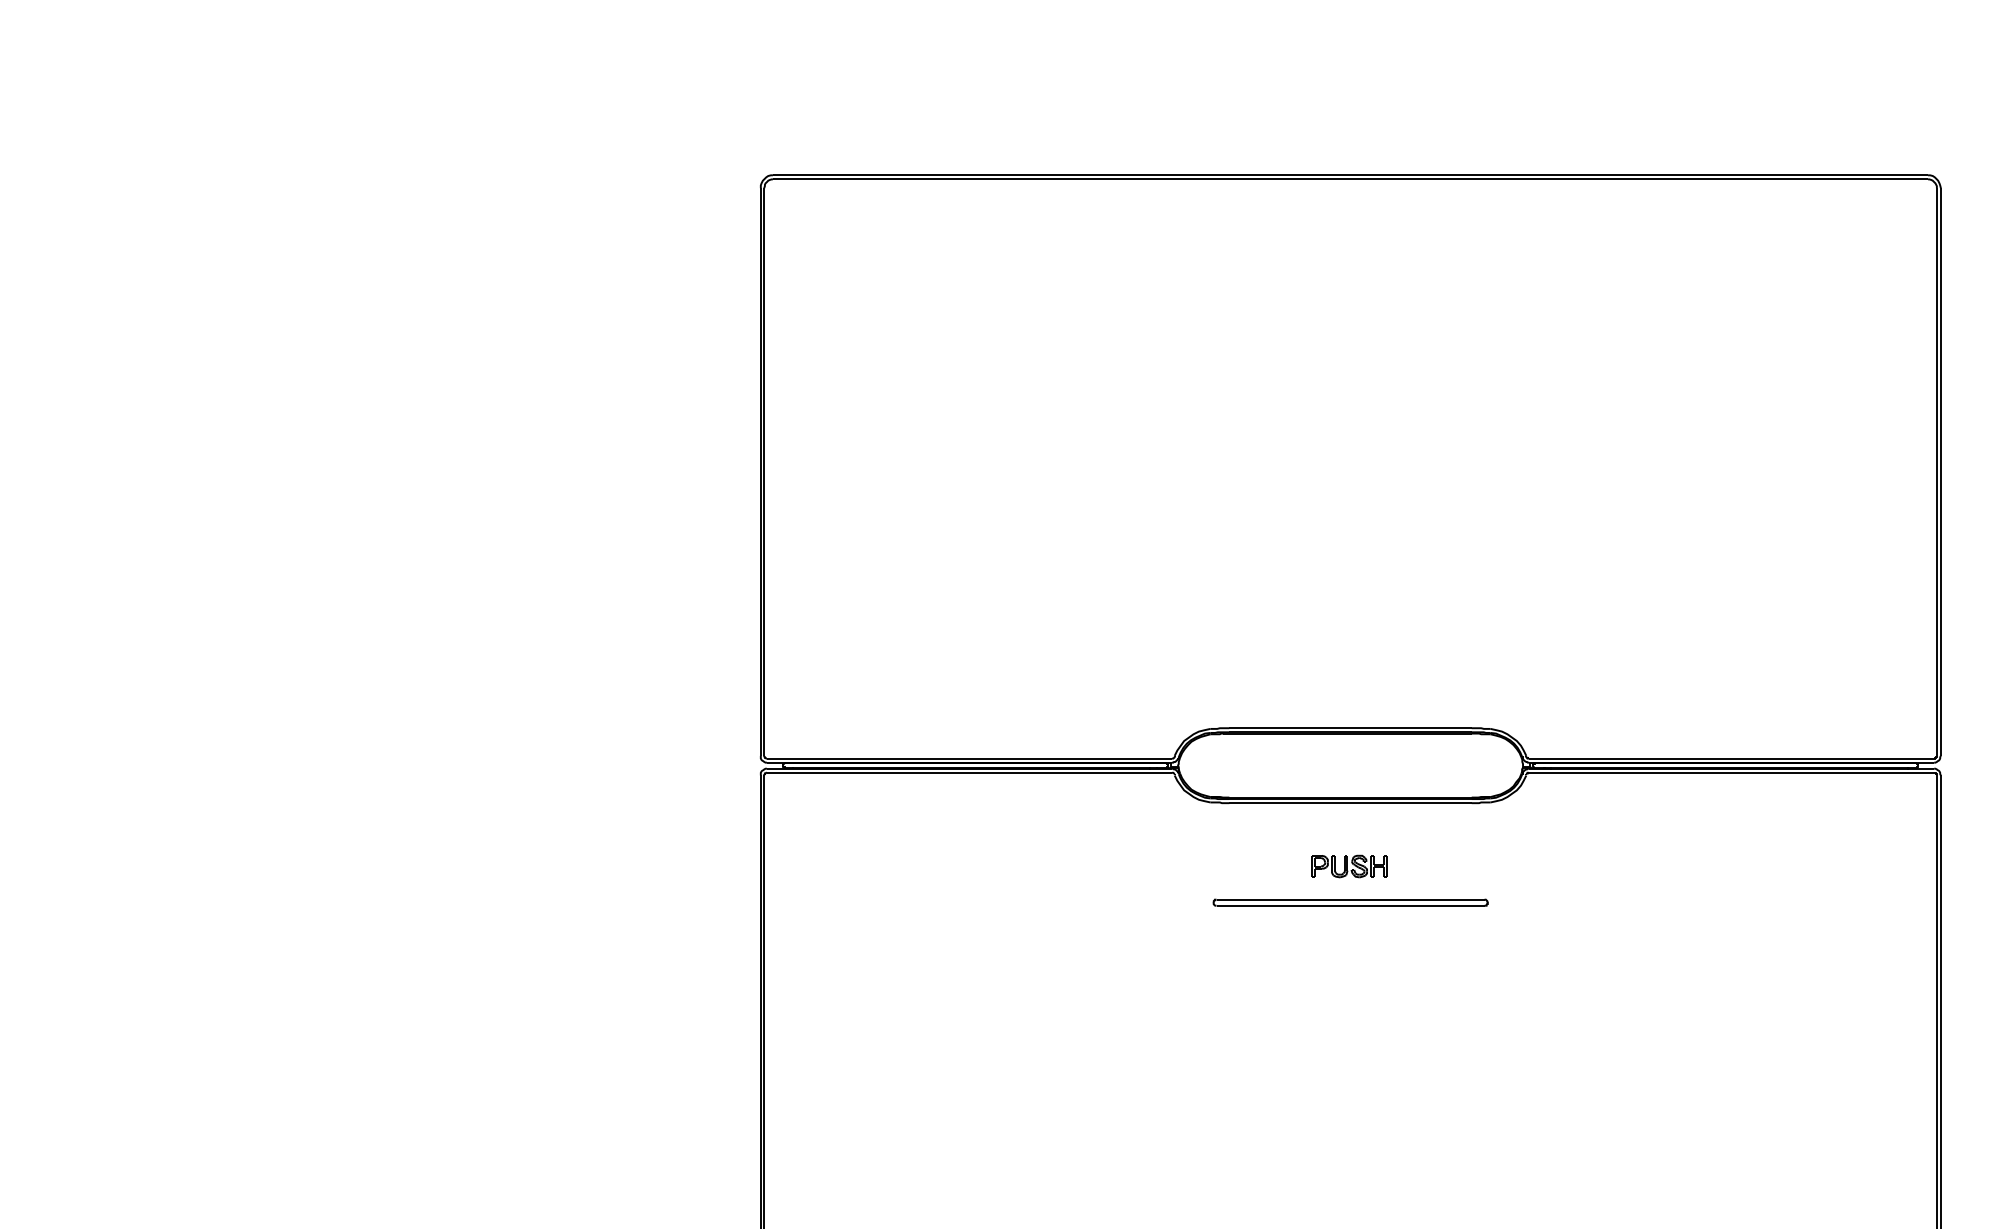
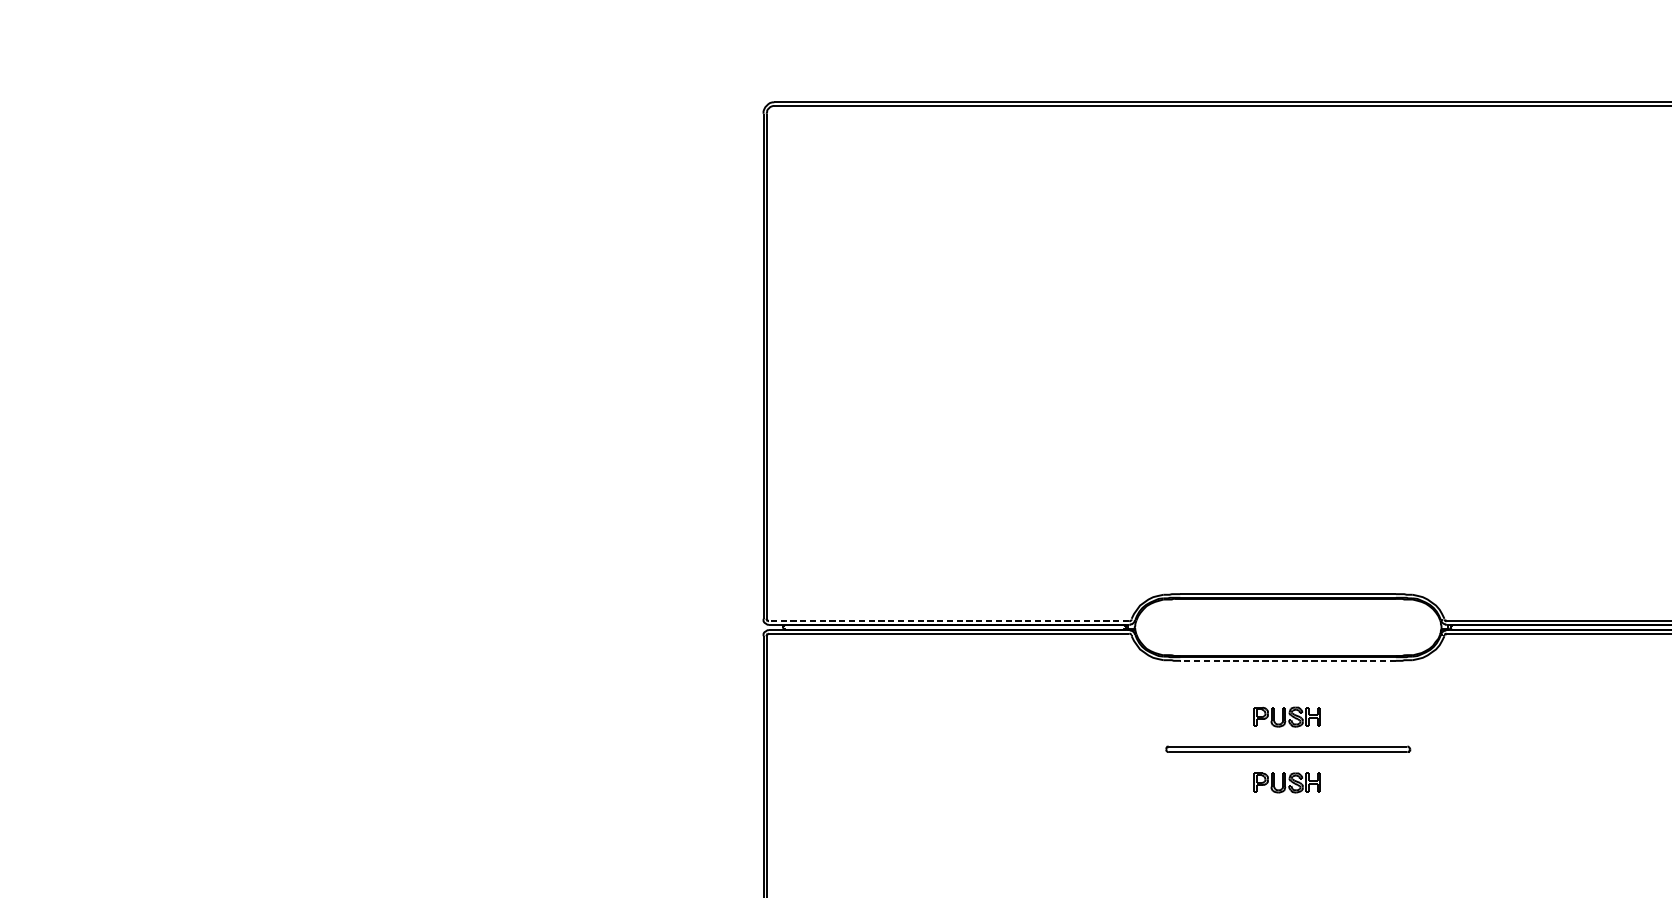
line: (968, 758) -> (948, 621), solid -> dashed
line: (1350, 803) -> (1288, 661), solid -> dashed
part: (1349, 940) -> (1287, 782), added

